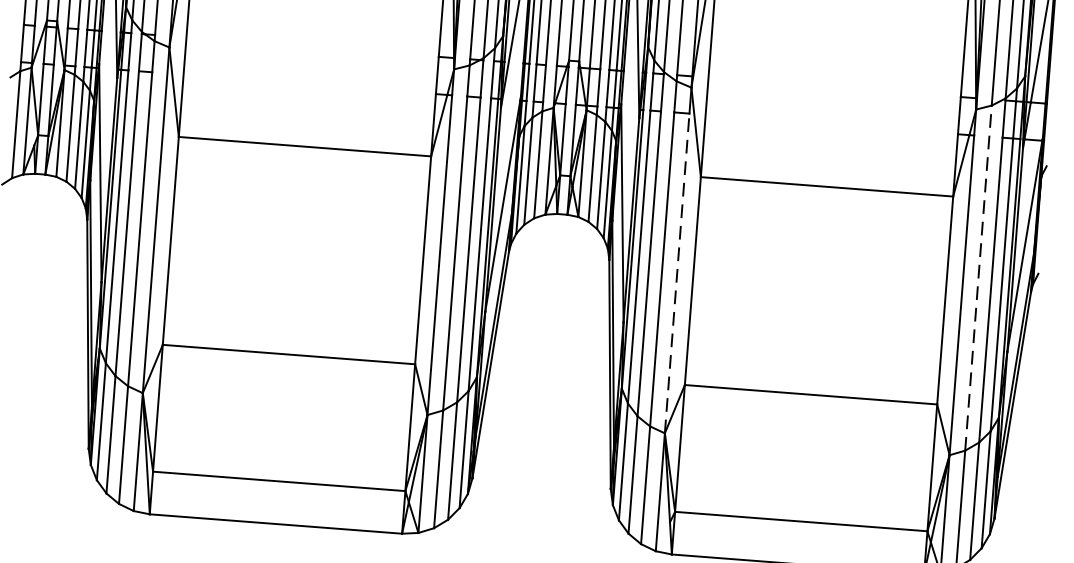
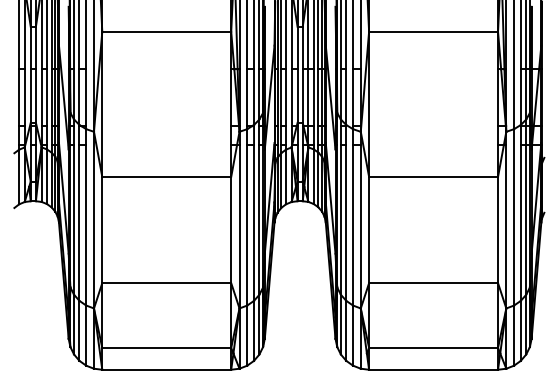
line: (676, 272) -> (360, 226), dashed -> solid
line: (979, 276) -> (514, 216), dashed -> solid

